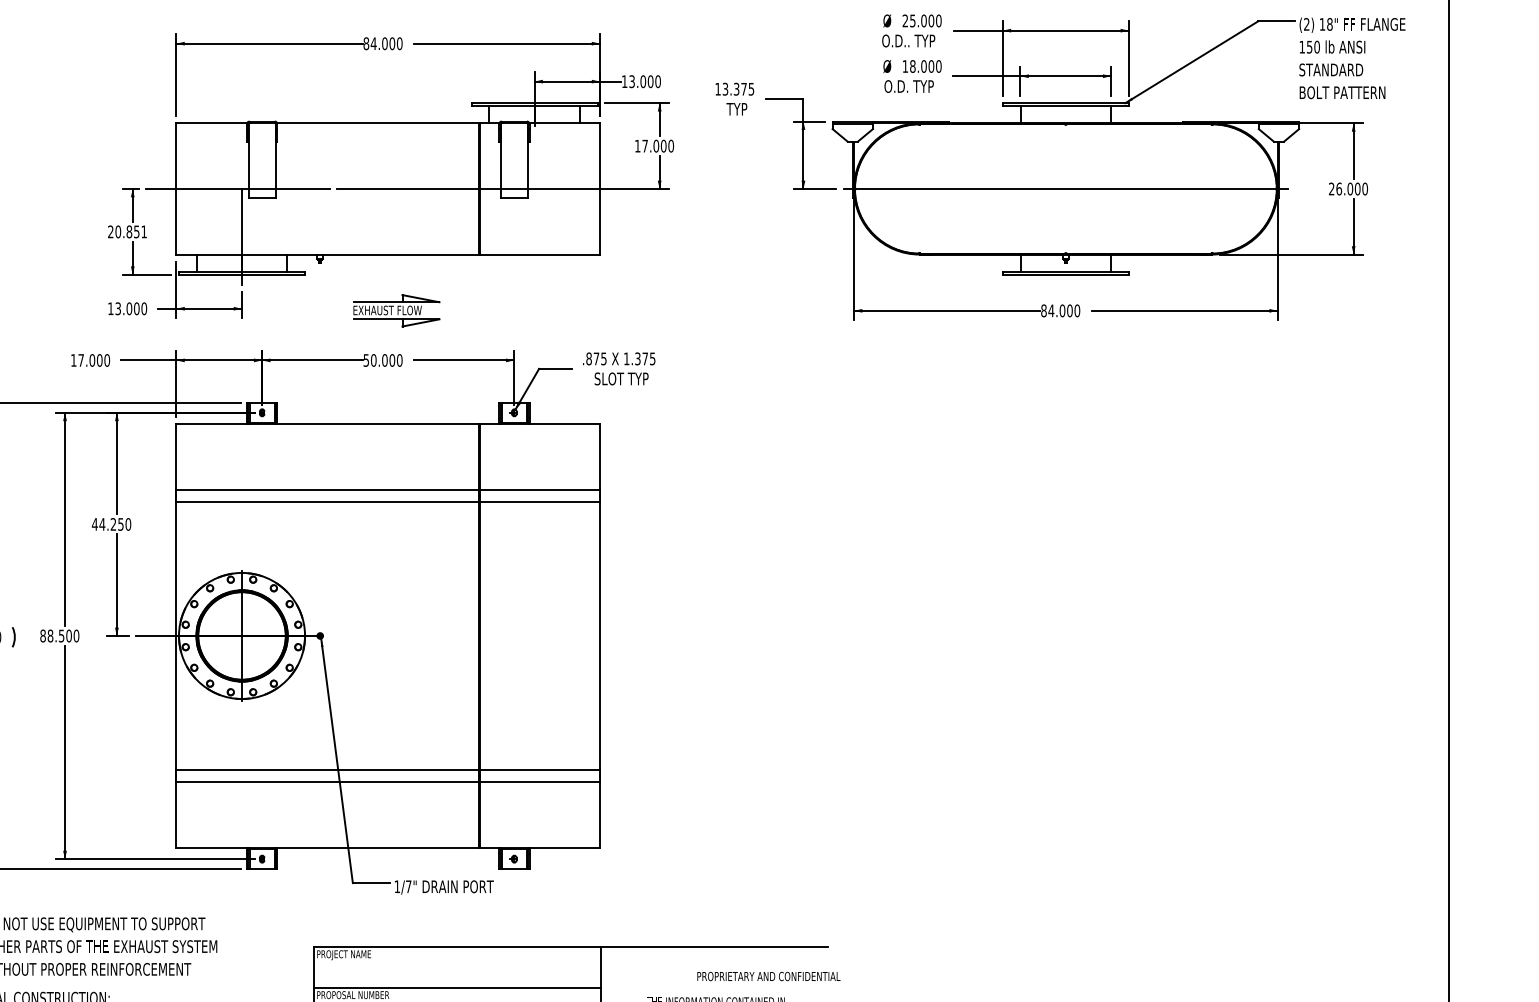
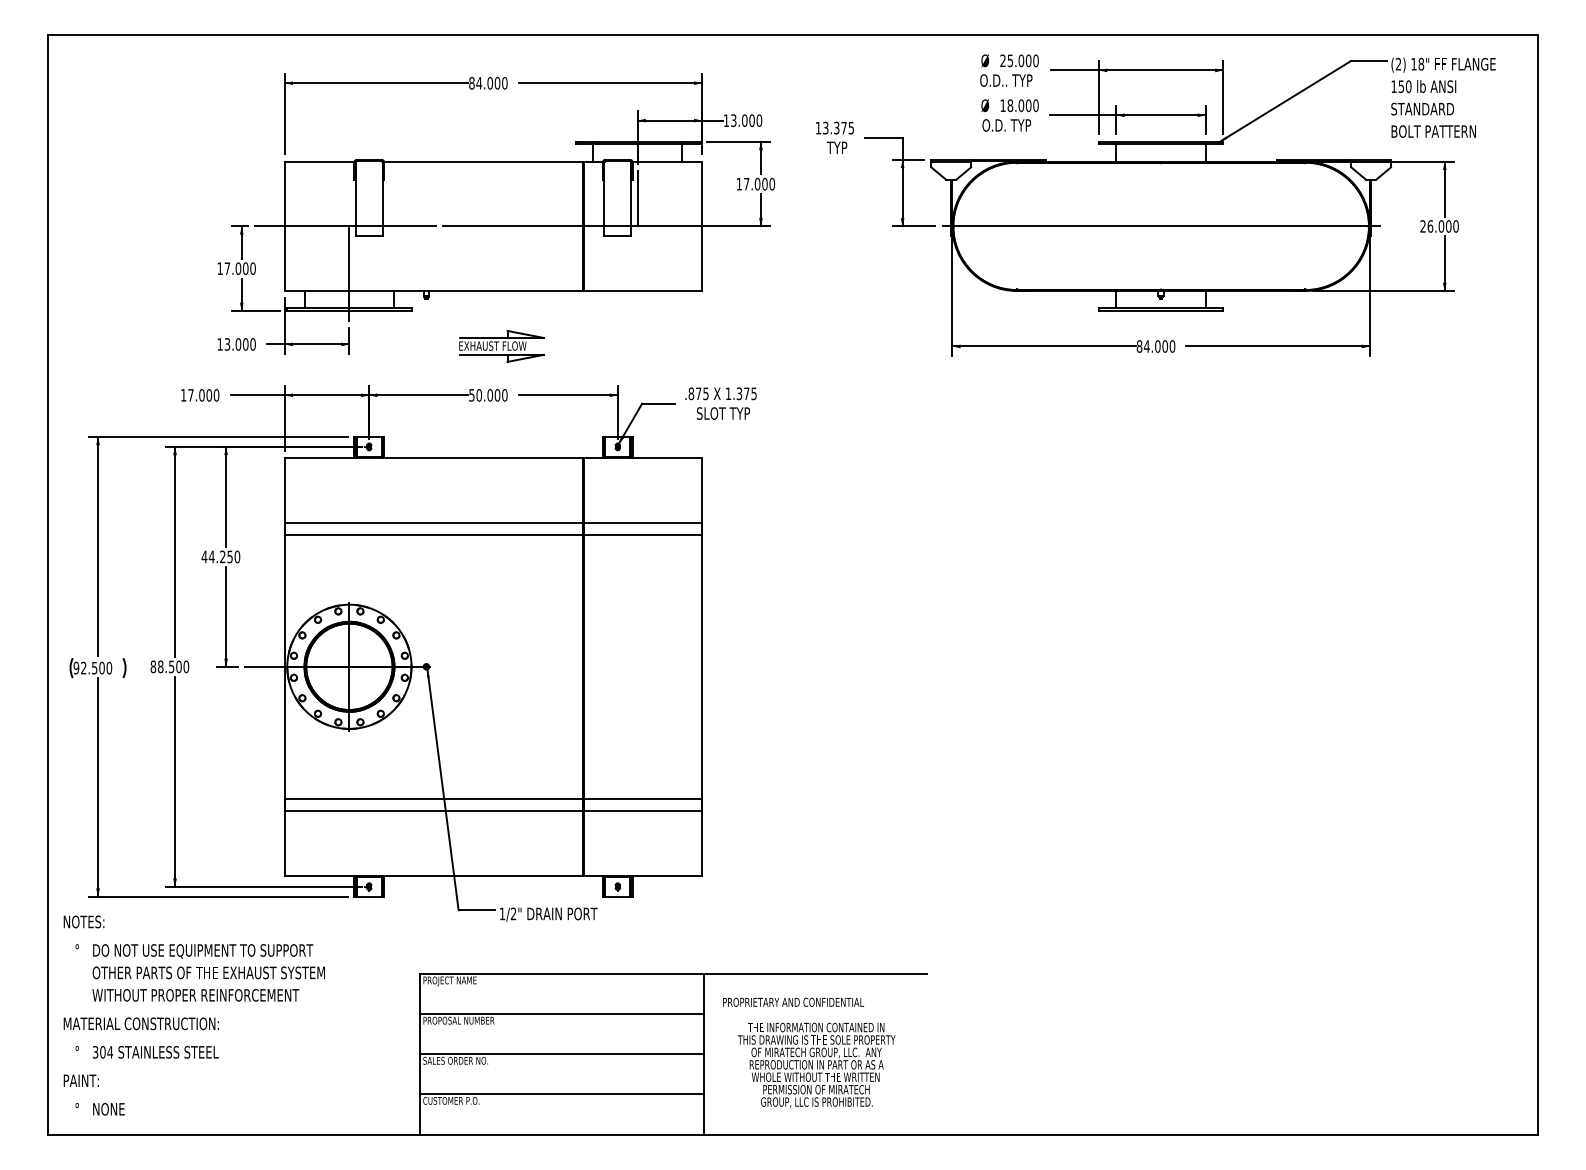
line: (534, 160) -> (637, 198), added
text: (127, 231) -> (236, 268), 20.851 -> 17.000
text: (408, 886) -> (513, 913), 1/7" -> 1/2"
text: (768, 975) -> (793, 1001), moved

